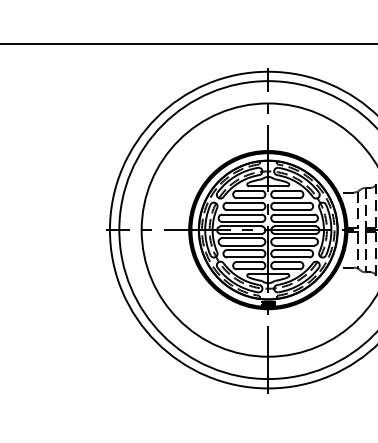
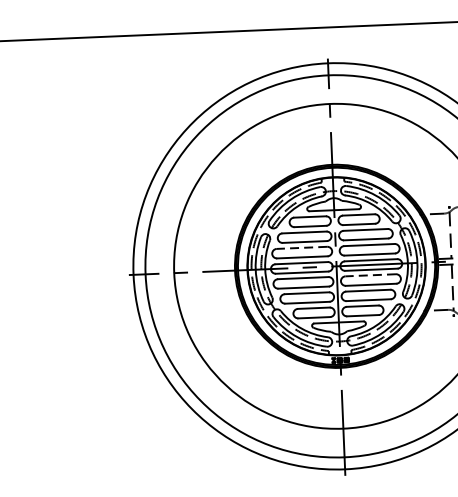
line: (241, 214) -> (301, 247), solid -> dashed
line: (294, 238) -> (370, 275), solid -> dashed

